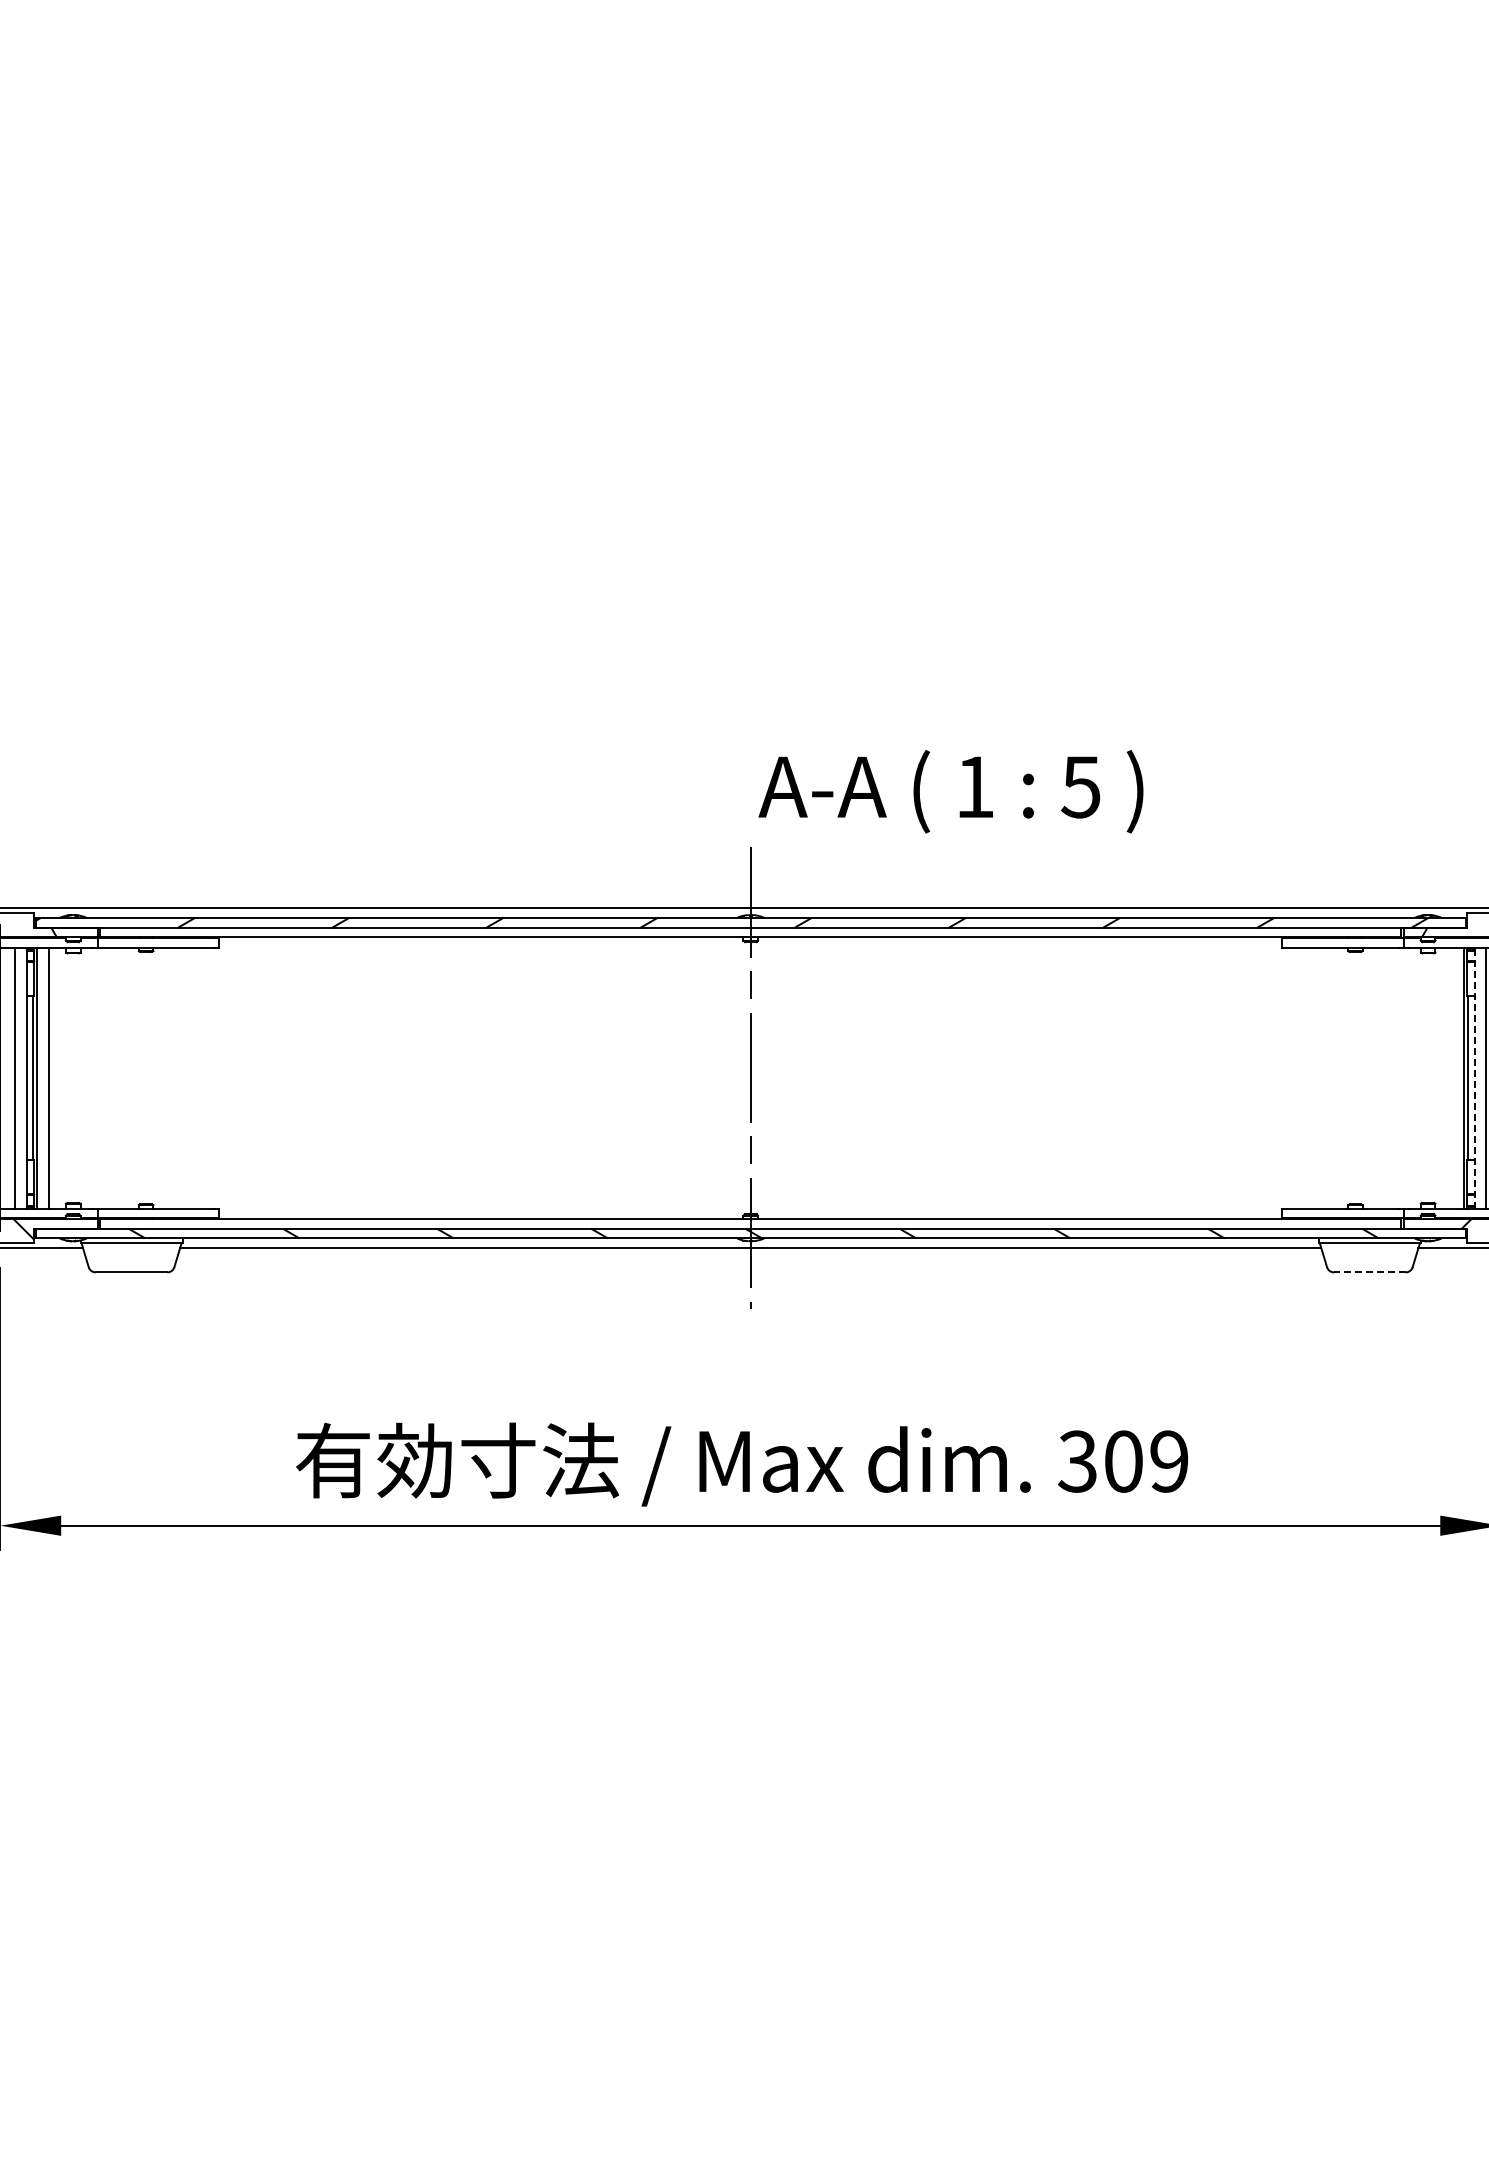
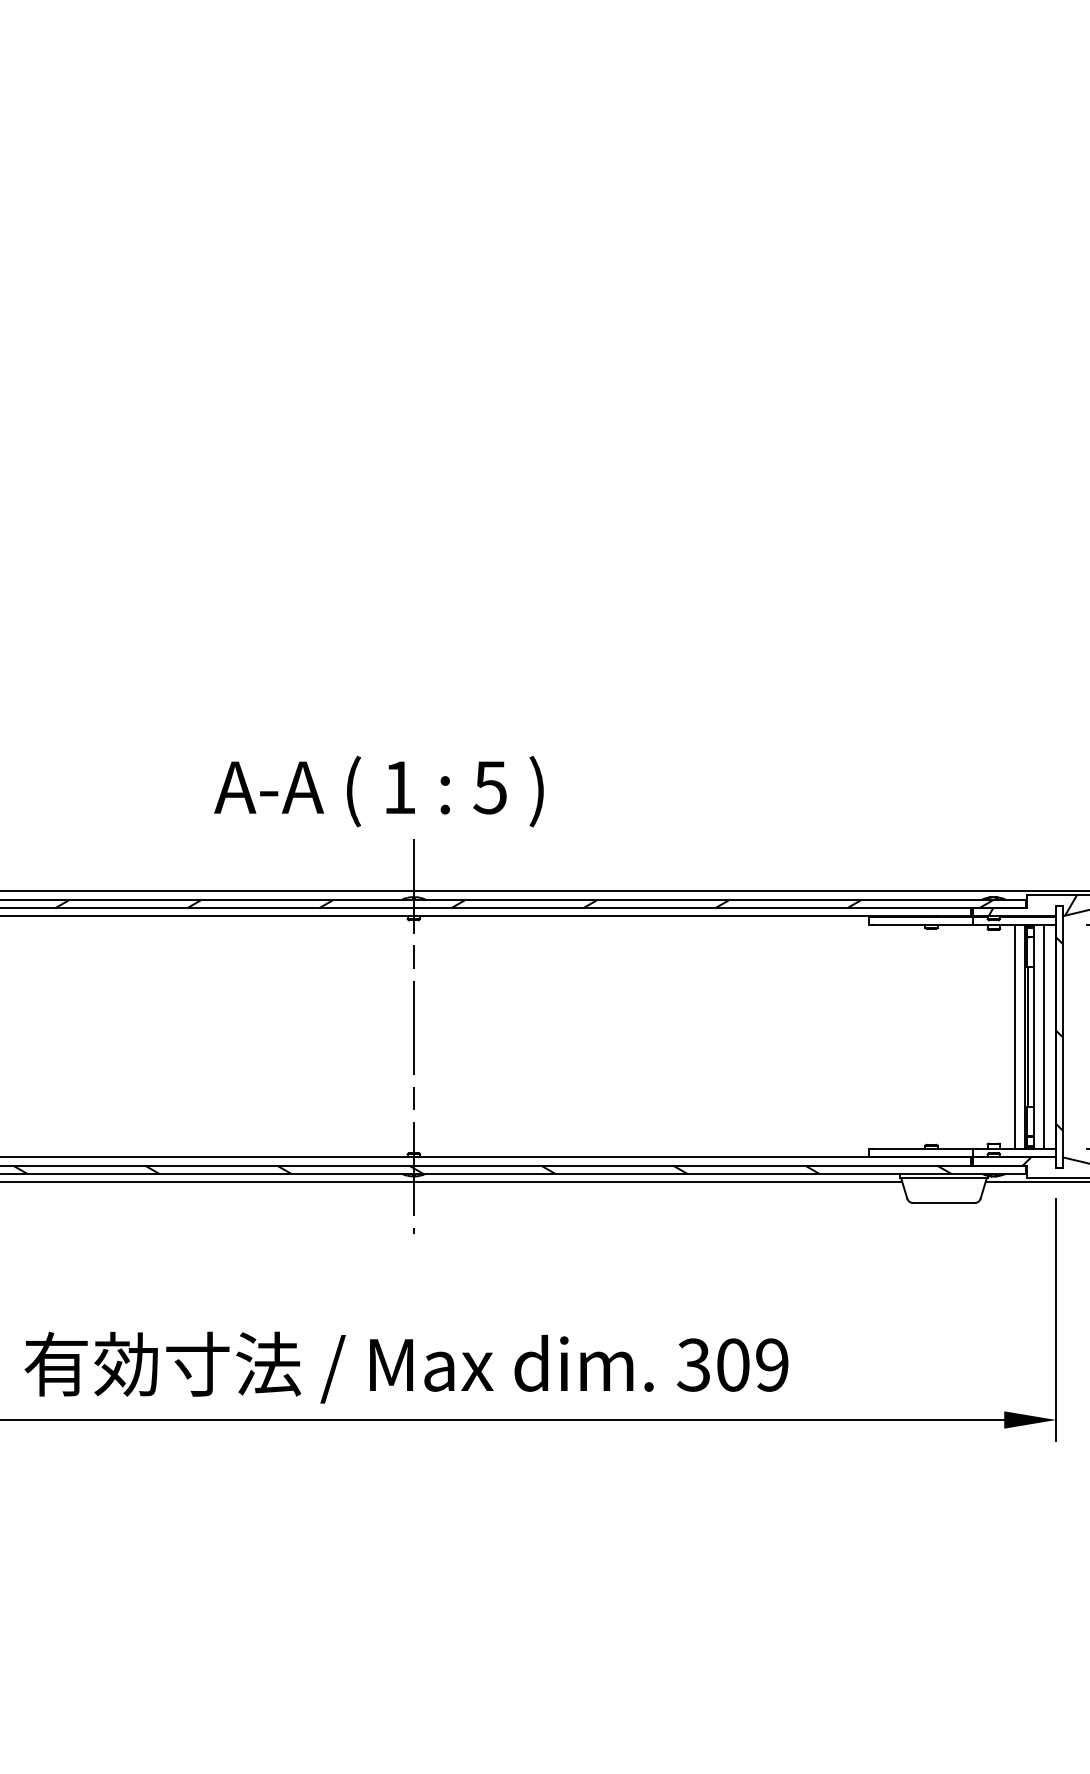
text: (950, 791) -> (378, 791), moved
line: (1452, 1077) -> (1014, 1036), added
line: (1474, 1078) -> (1033, 1037), dashed -> solid
line: (1369, 1272) -> (943, 1203), dashed -> solid

